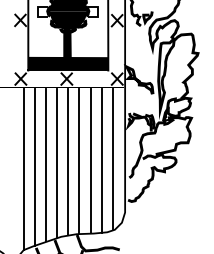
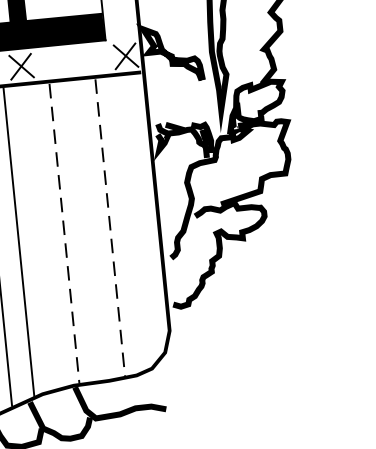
line: (112, 158) -> (132, 221), removed
line: (90, 160) -> (87, 230), removed
line: (101, 160) -> (110, 228), solid -> dashed
line: (68, 161) -> (41, 236), removed
line: (79, 161) -> (64, 234), solid -> dashed

